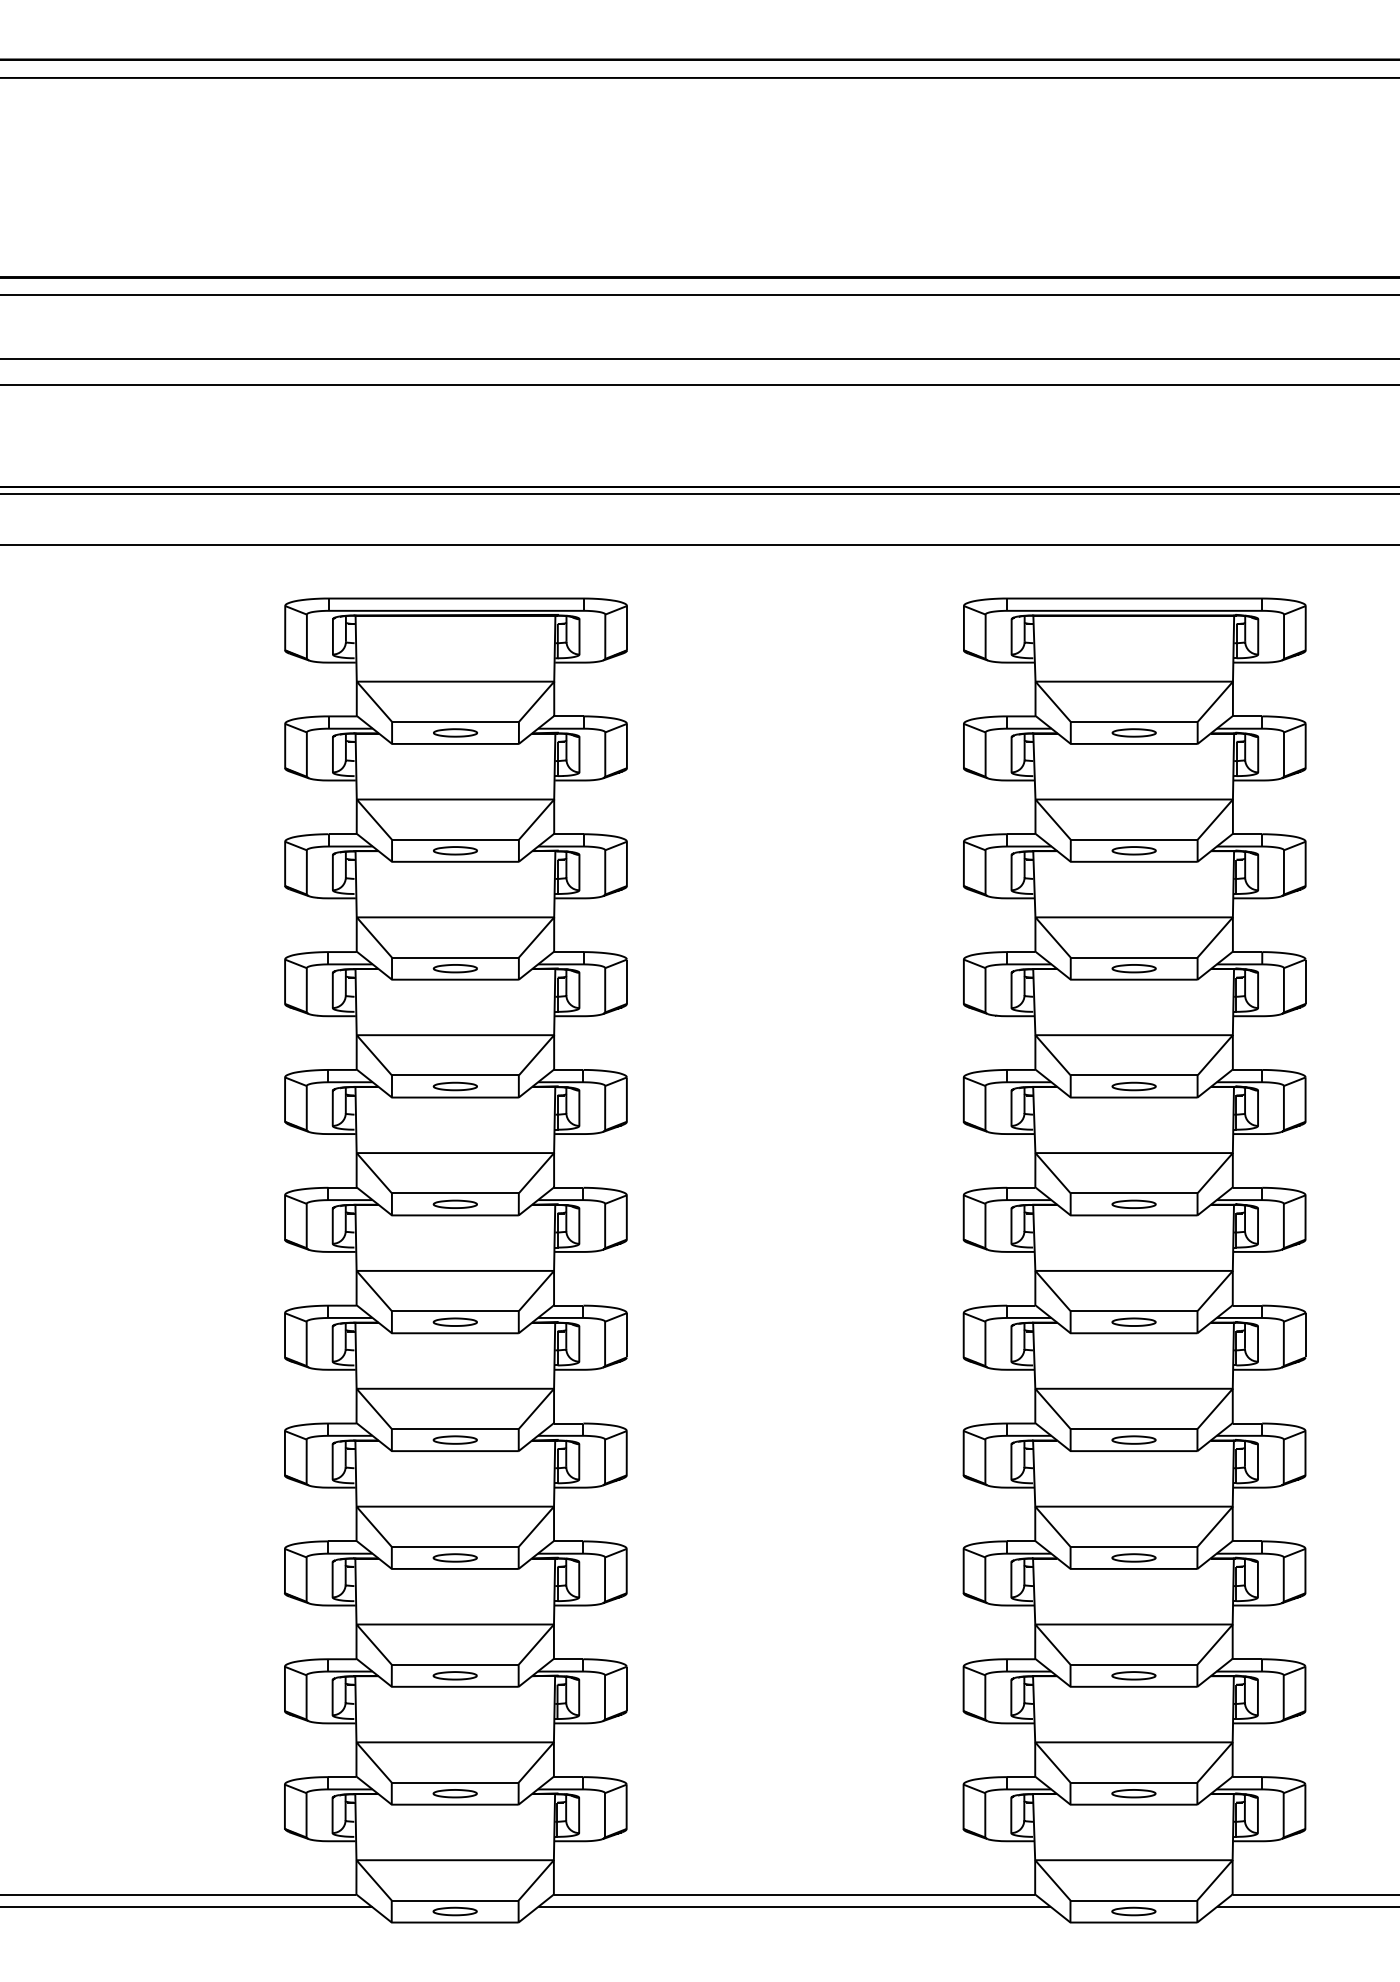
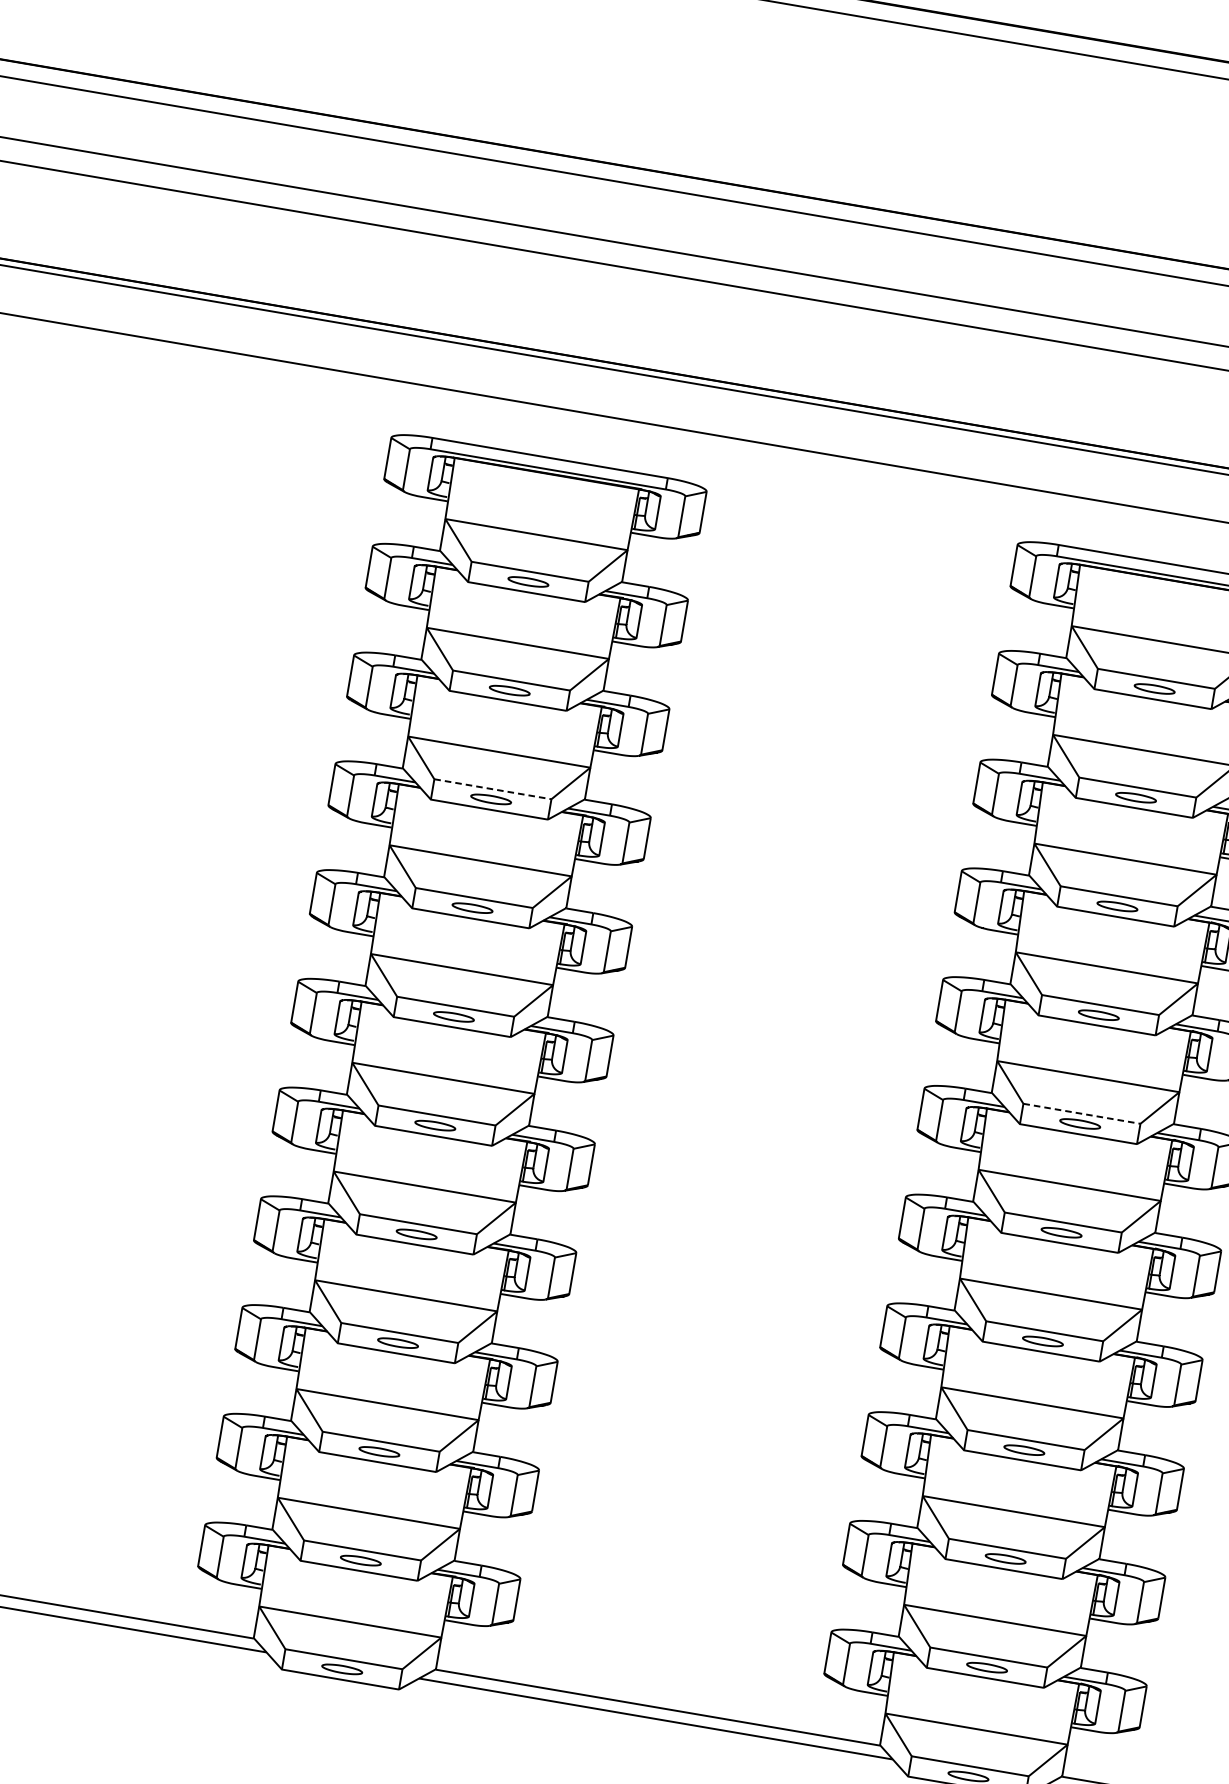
line: (455, 957) -> (492, 789), solid -> dashed
line: (1134, 1193) -> (1082, 1114), solid -> dashed

